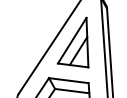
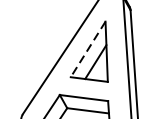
line: (72, 40) -> (88, 49), solid -> dashed

